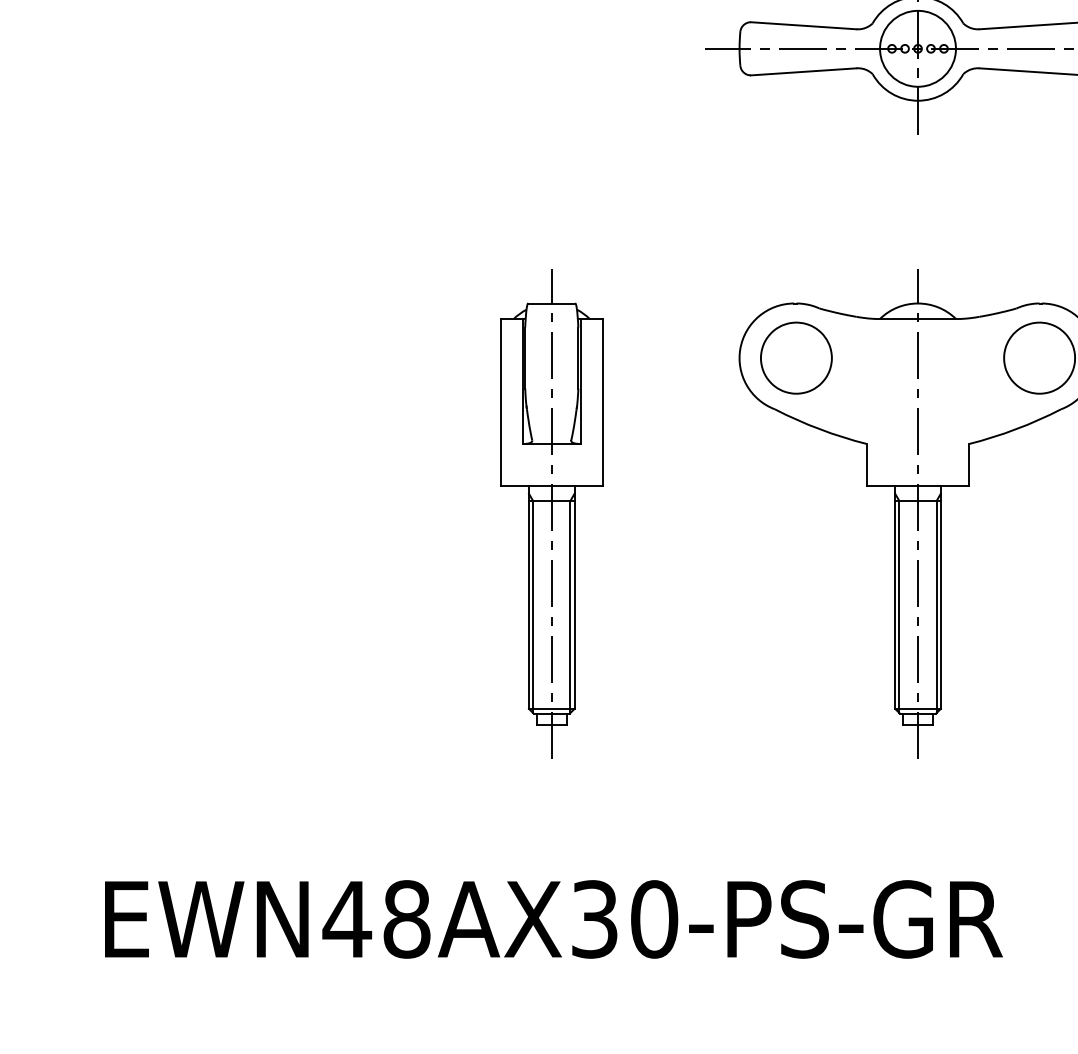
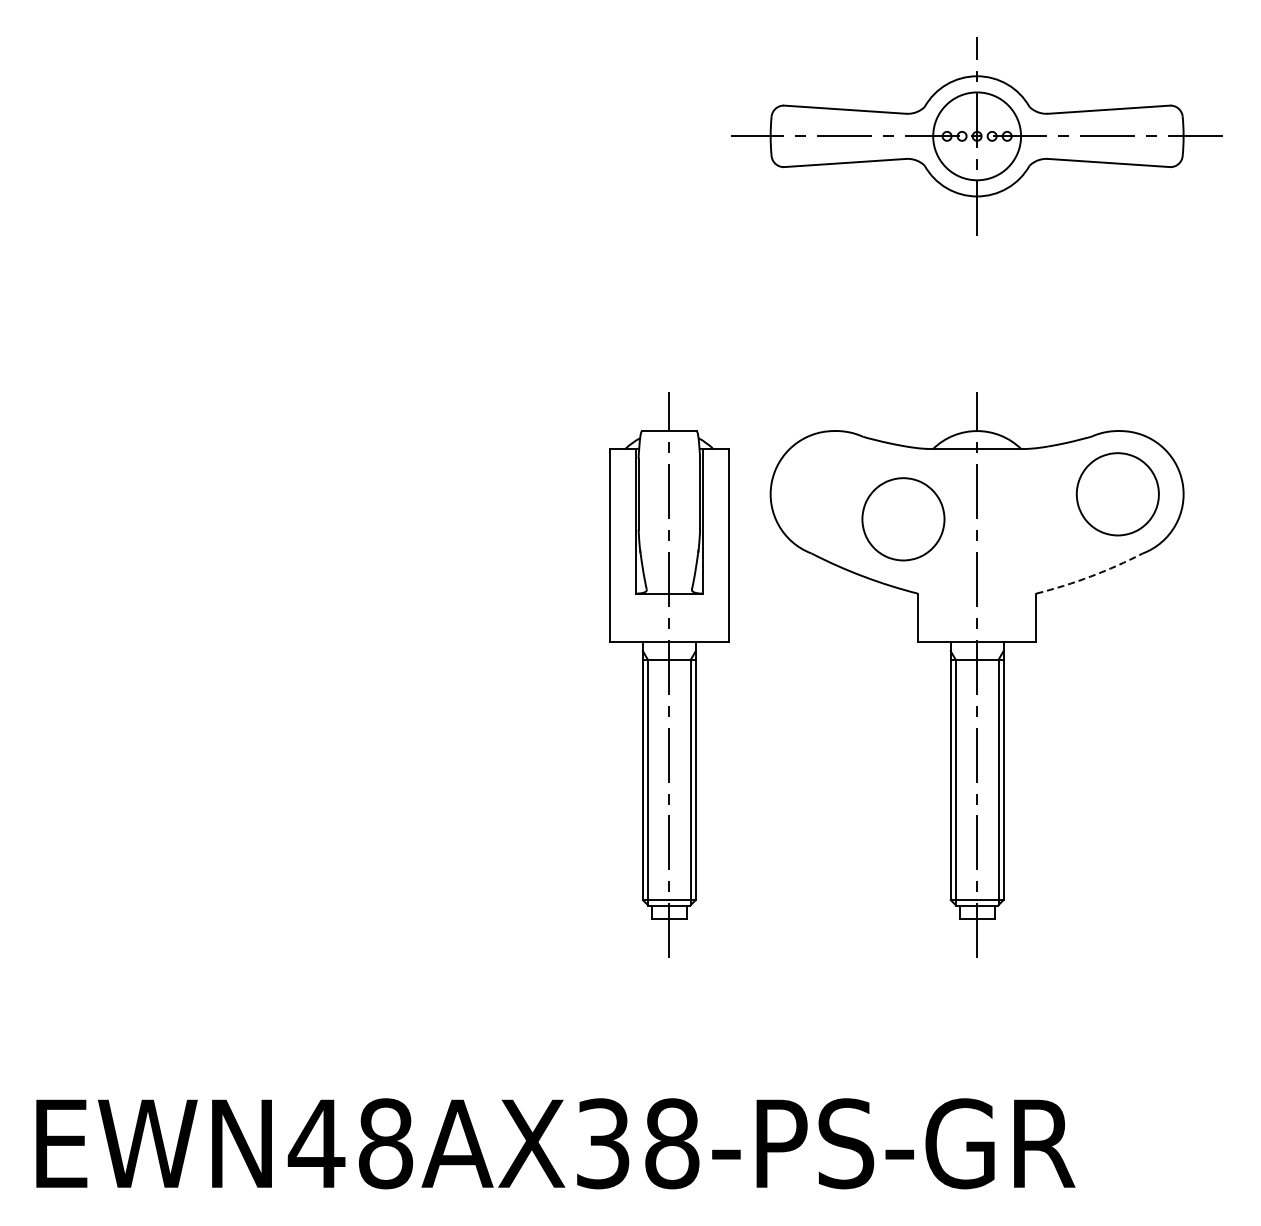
part: (796, 358) -> (903, 519), moved
arc: (1015, 429) -> (1090, 576), solid -> dashed
part: (551, 513) -> (669, 674), moved
text: (654, 919) -> (672, 1143), EWN48AX30-PS-GR -> EWN48AX38-PS-GR

